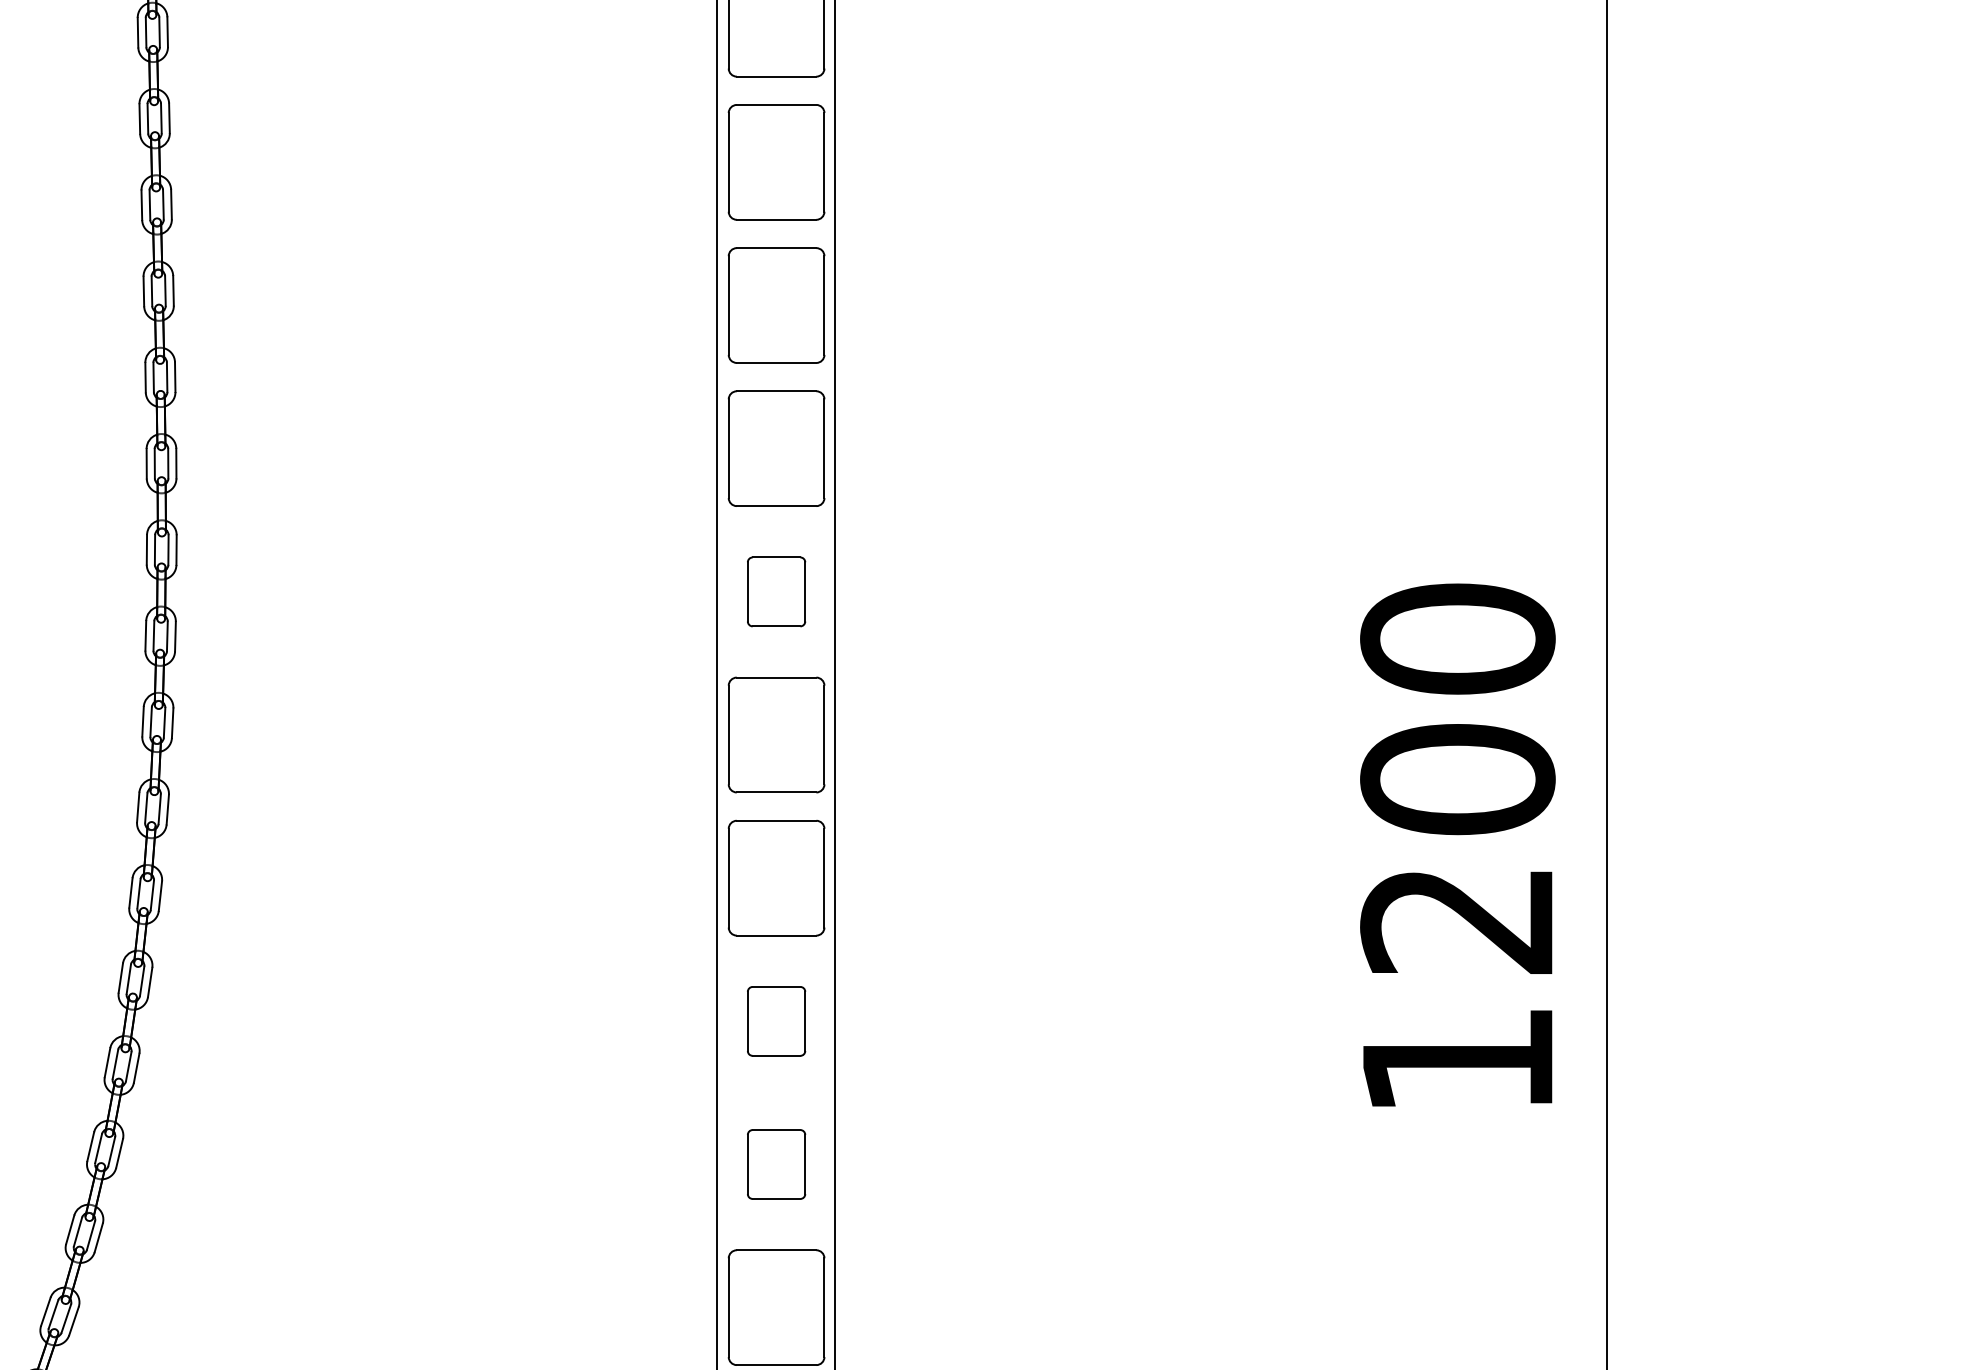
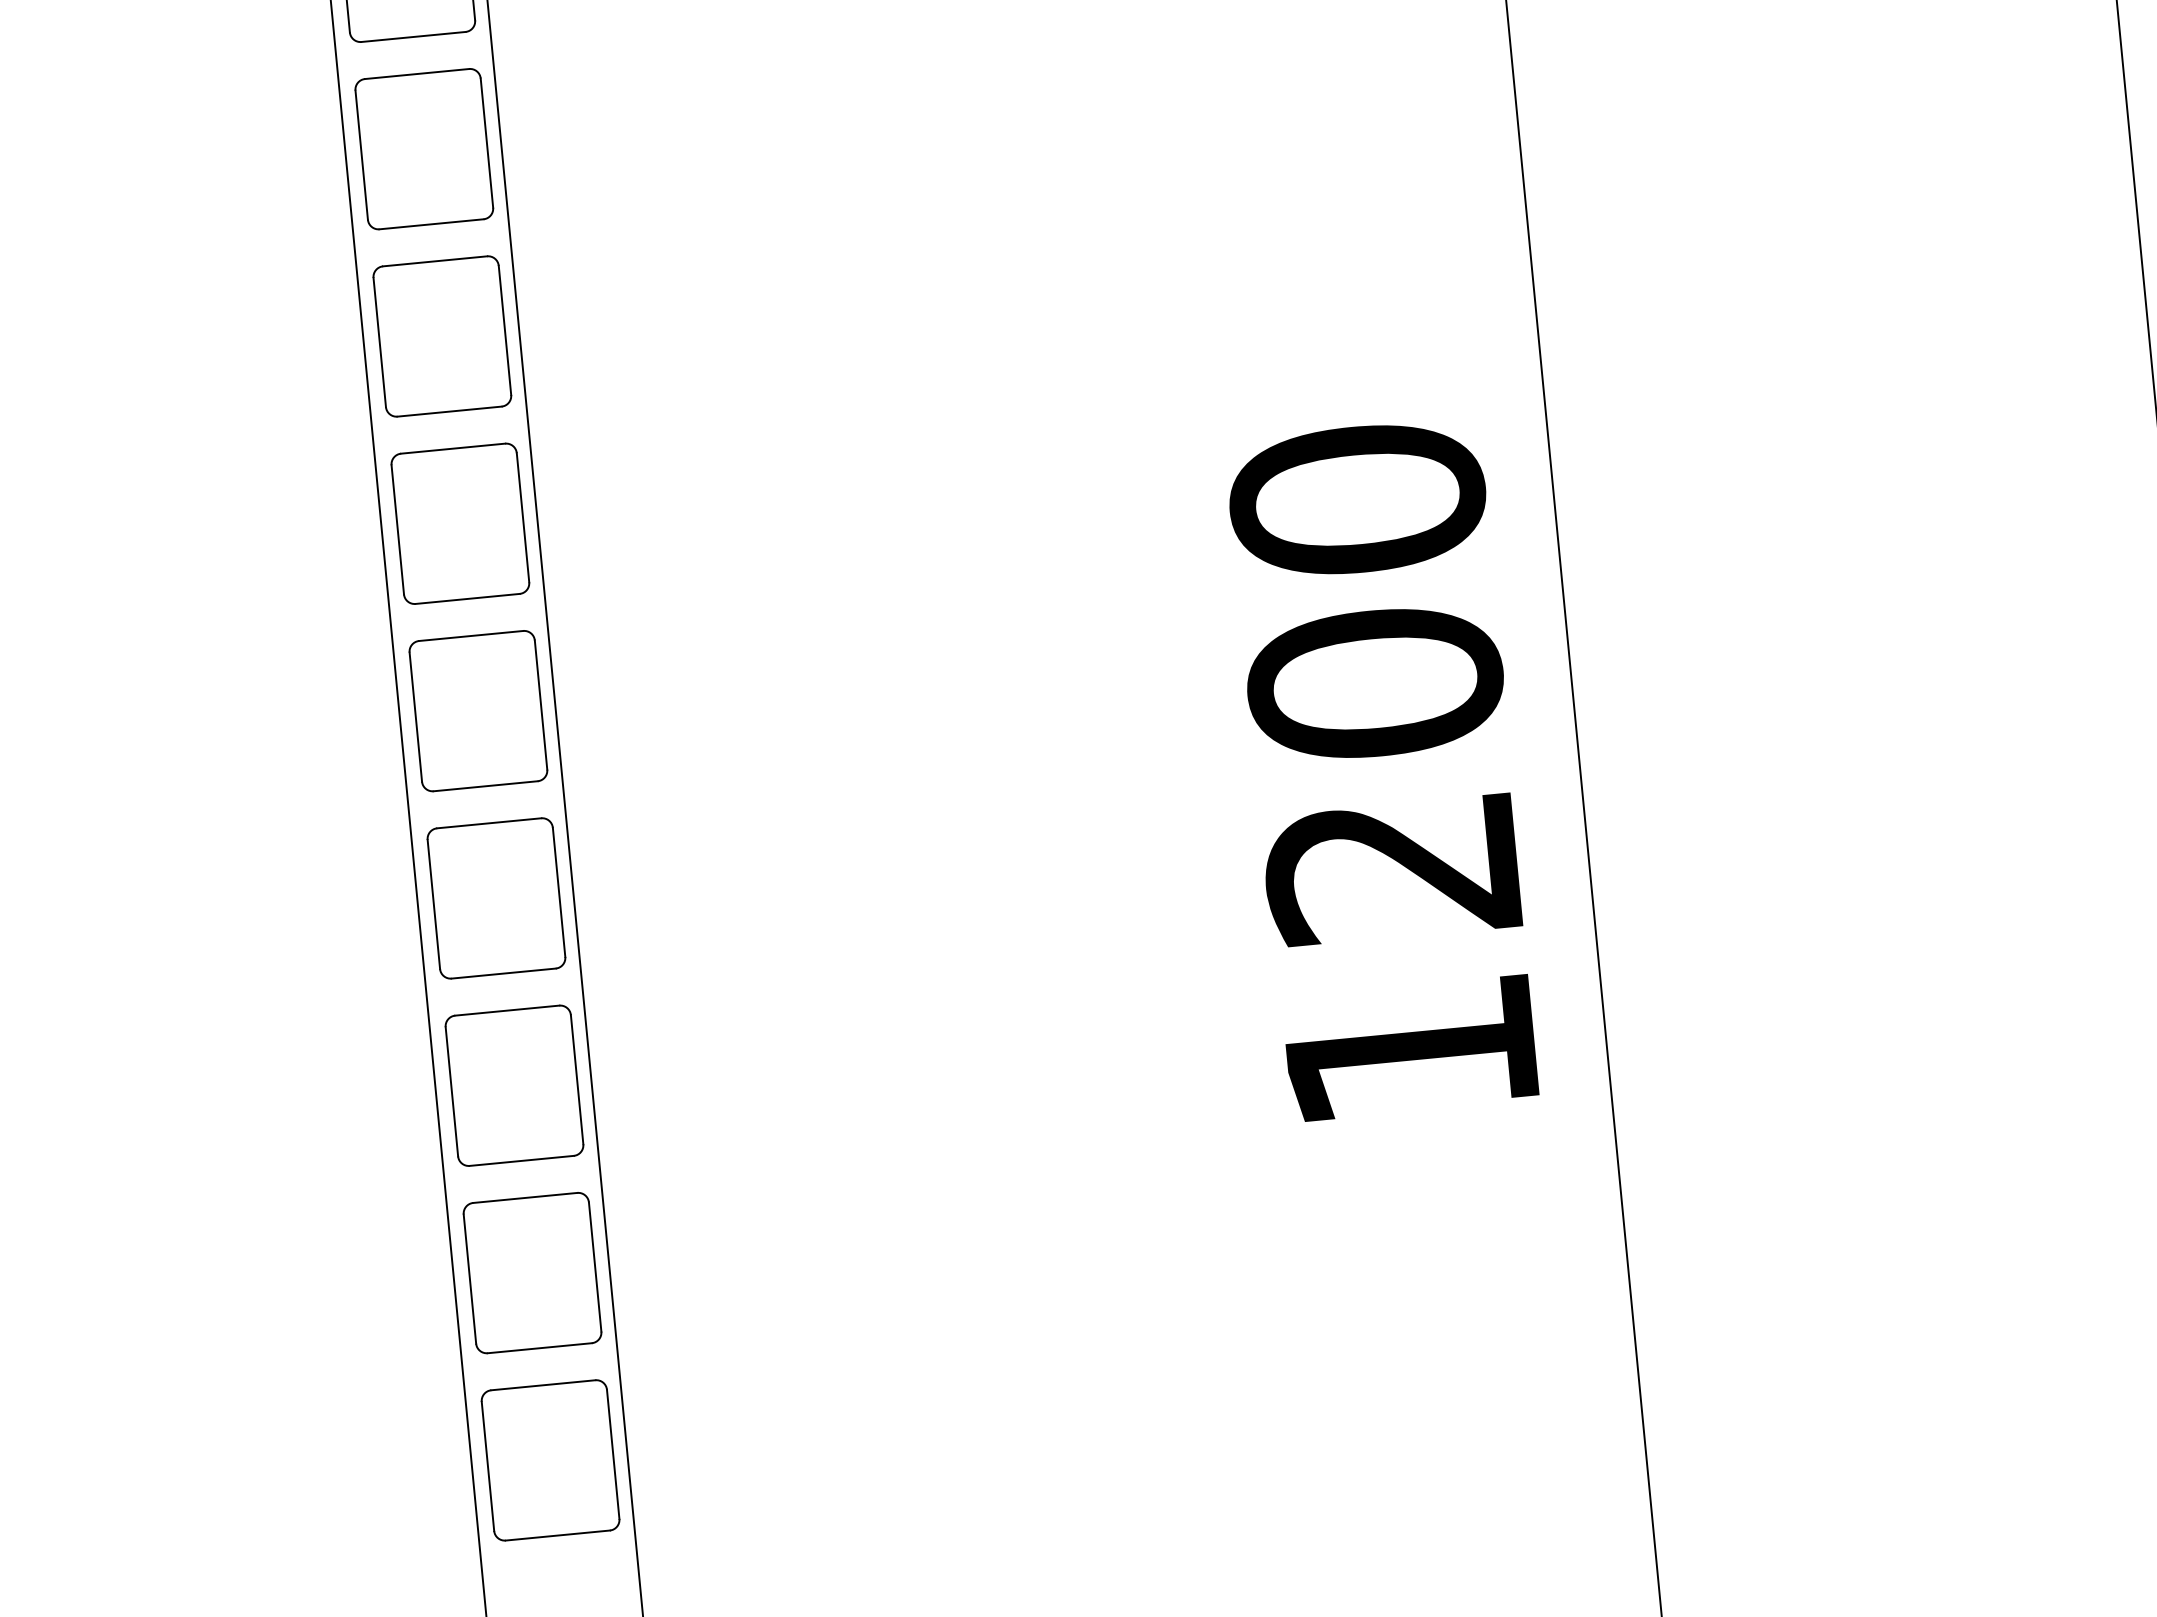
part: (776, 591) -> (460, 523), size x1.67
part: (776, 1021) -> (514, 1085), size x1.67
part: (776, 1164) -> (532, 1273), size x1.67

